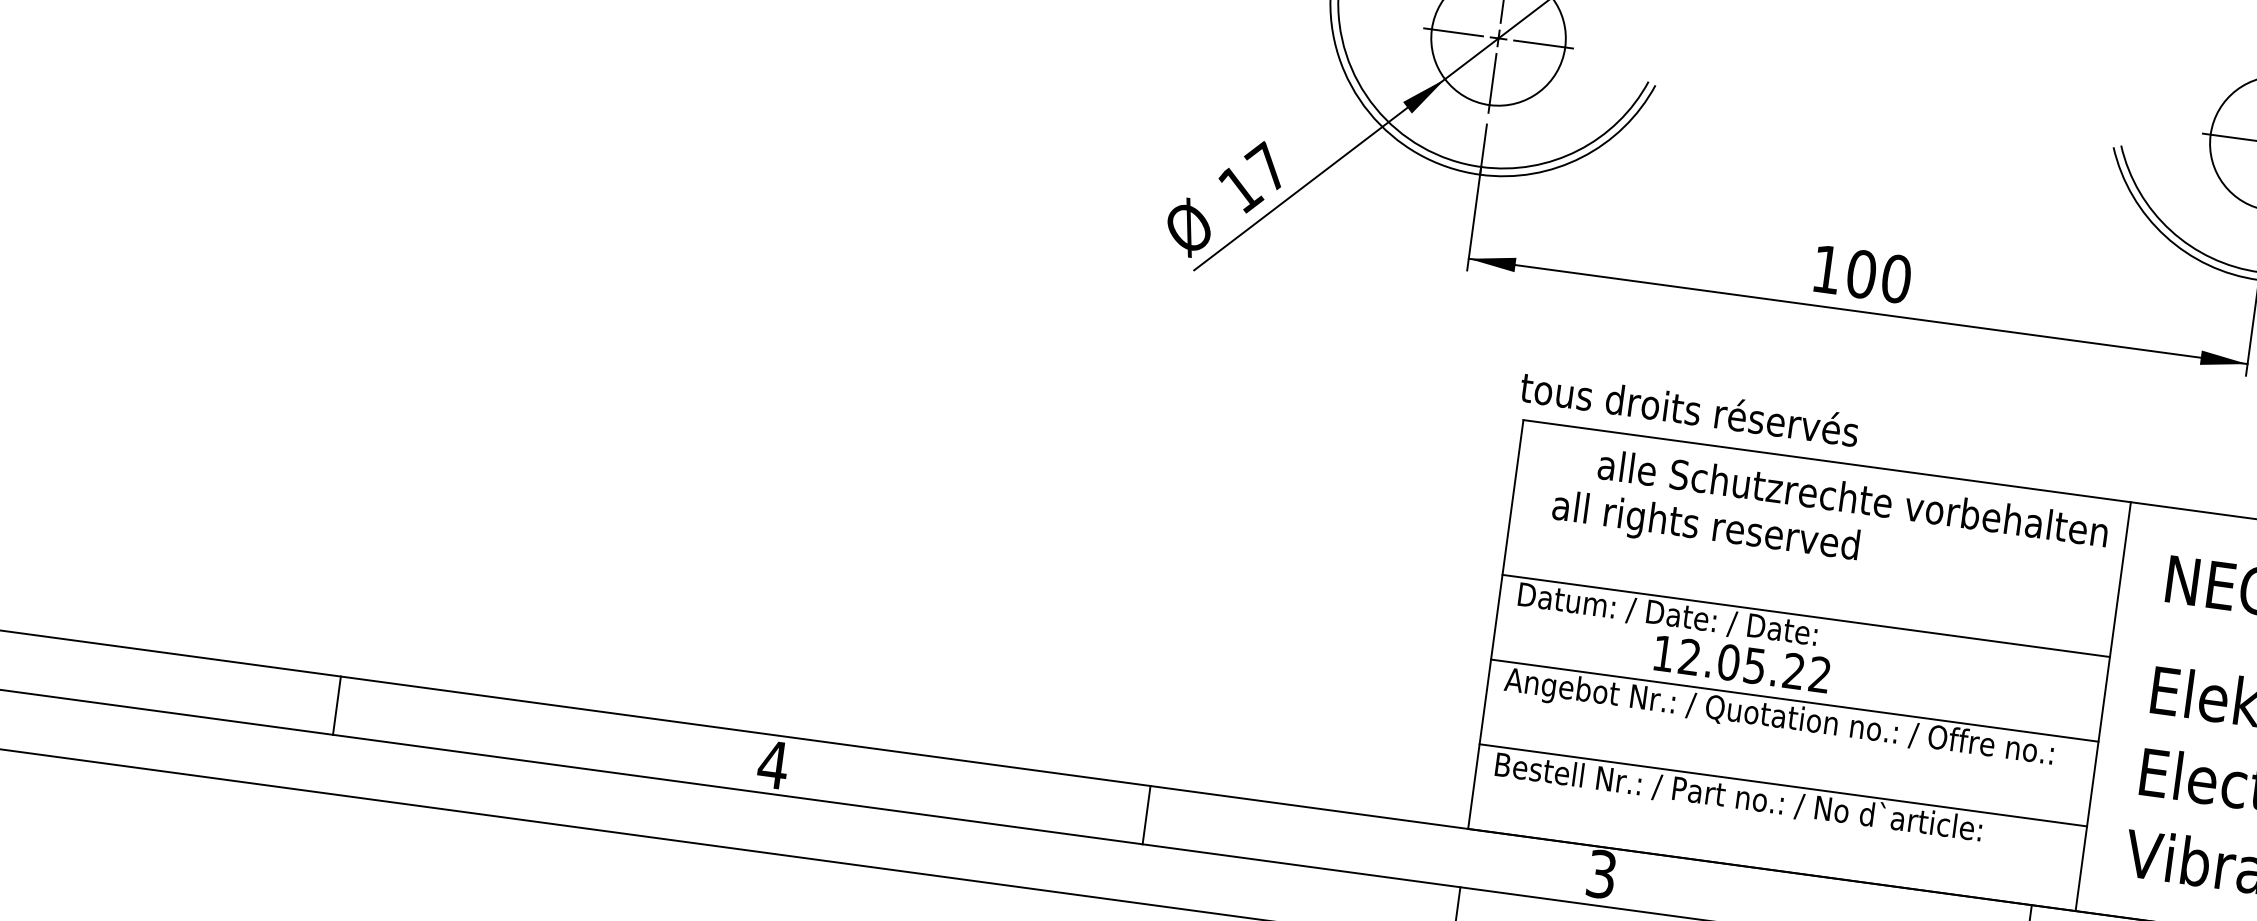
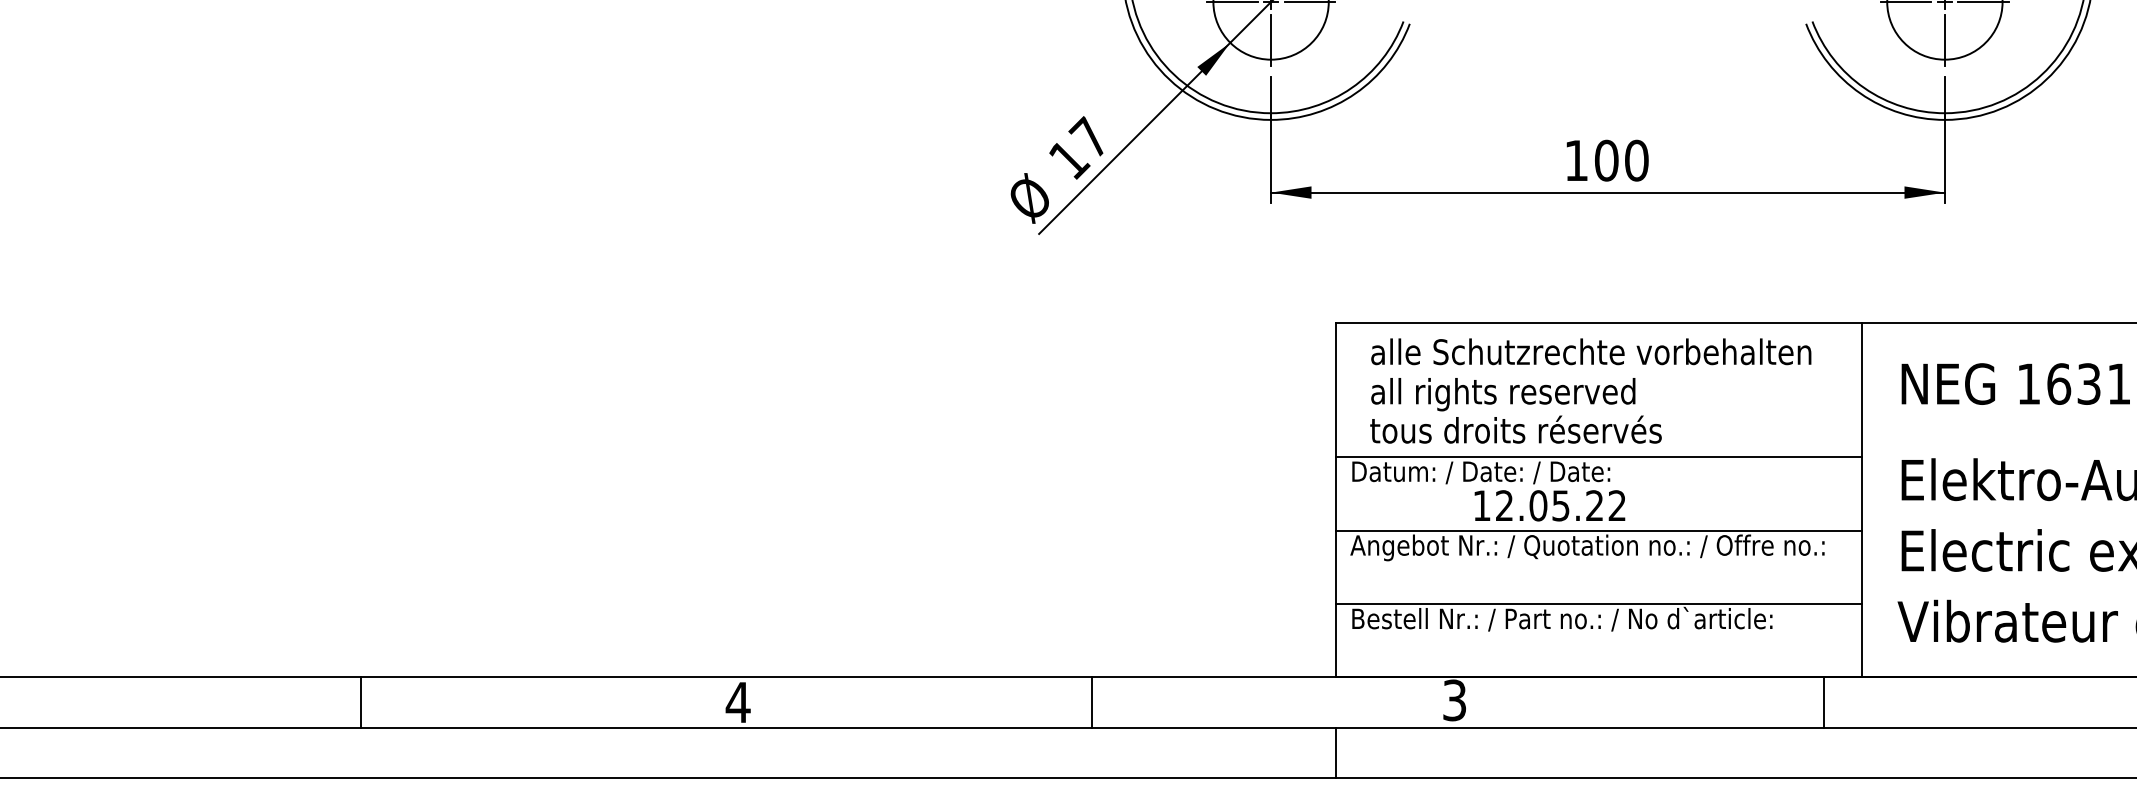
text: (1689, 408) -> (1515, 429), moved
text: (1853, 497) -> (1591, 351), moved
line: (1146, 815) -> (1092, 702), moved

